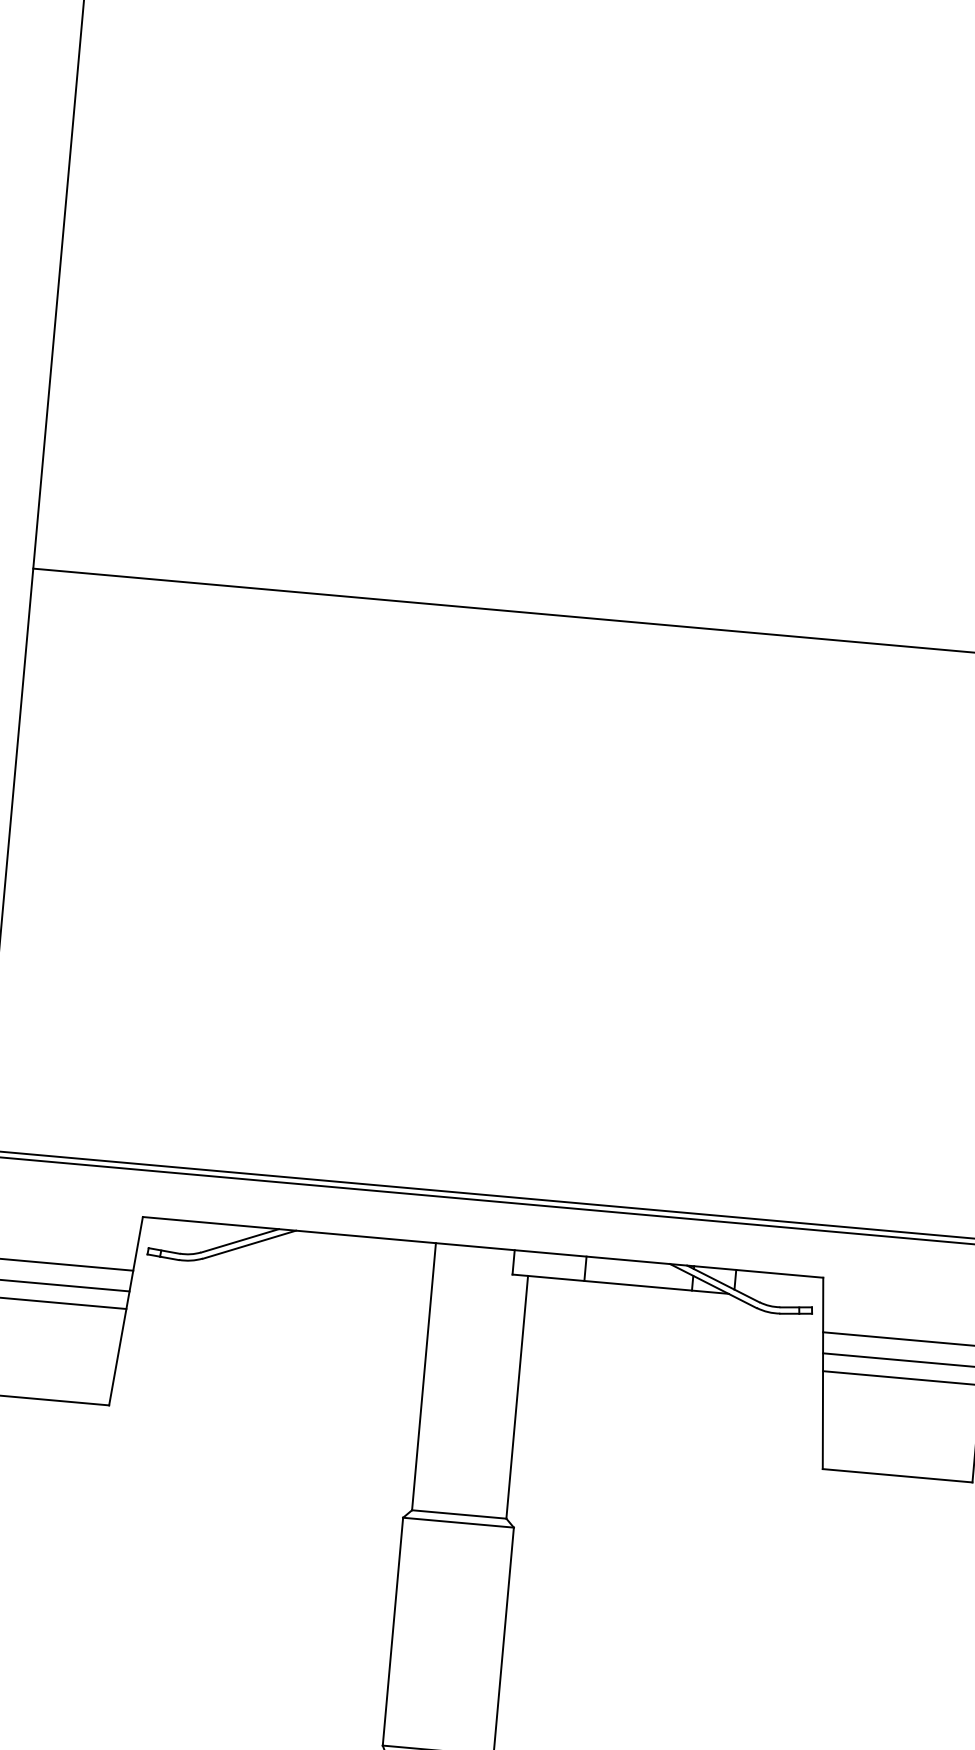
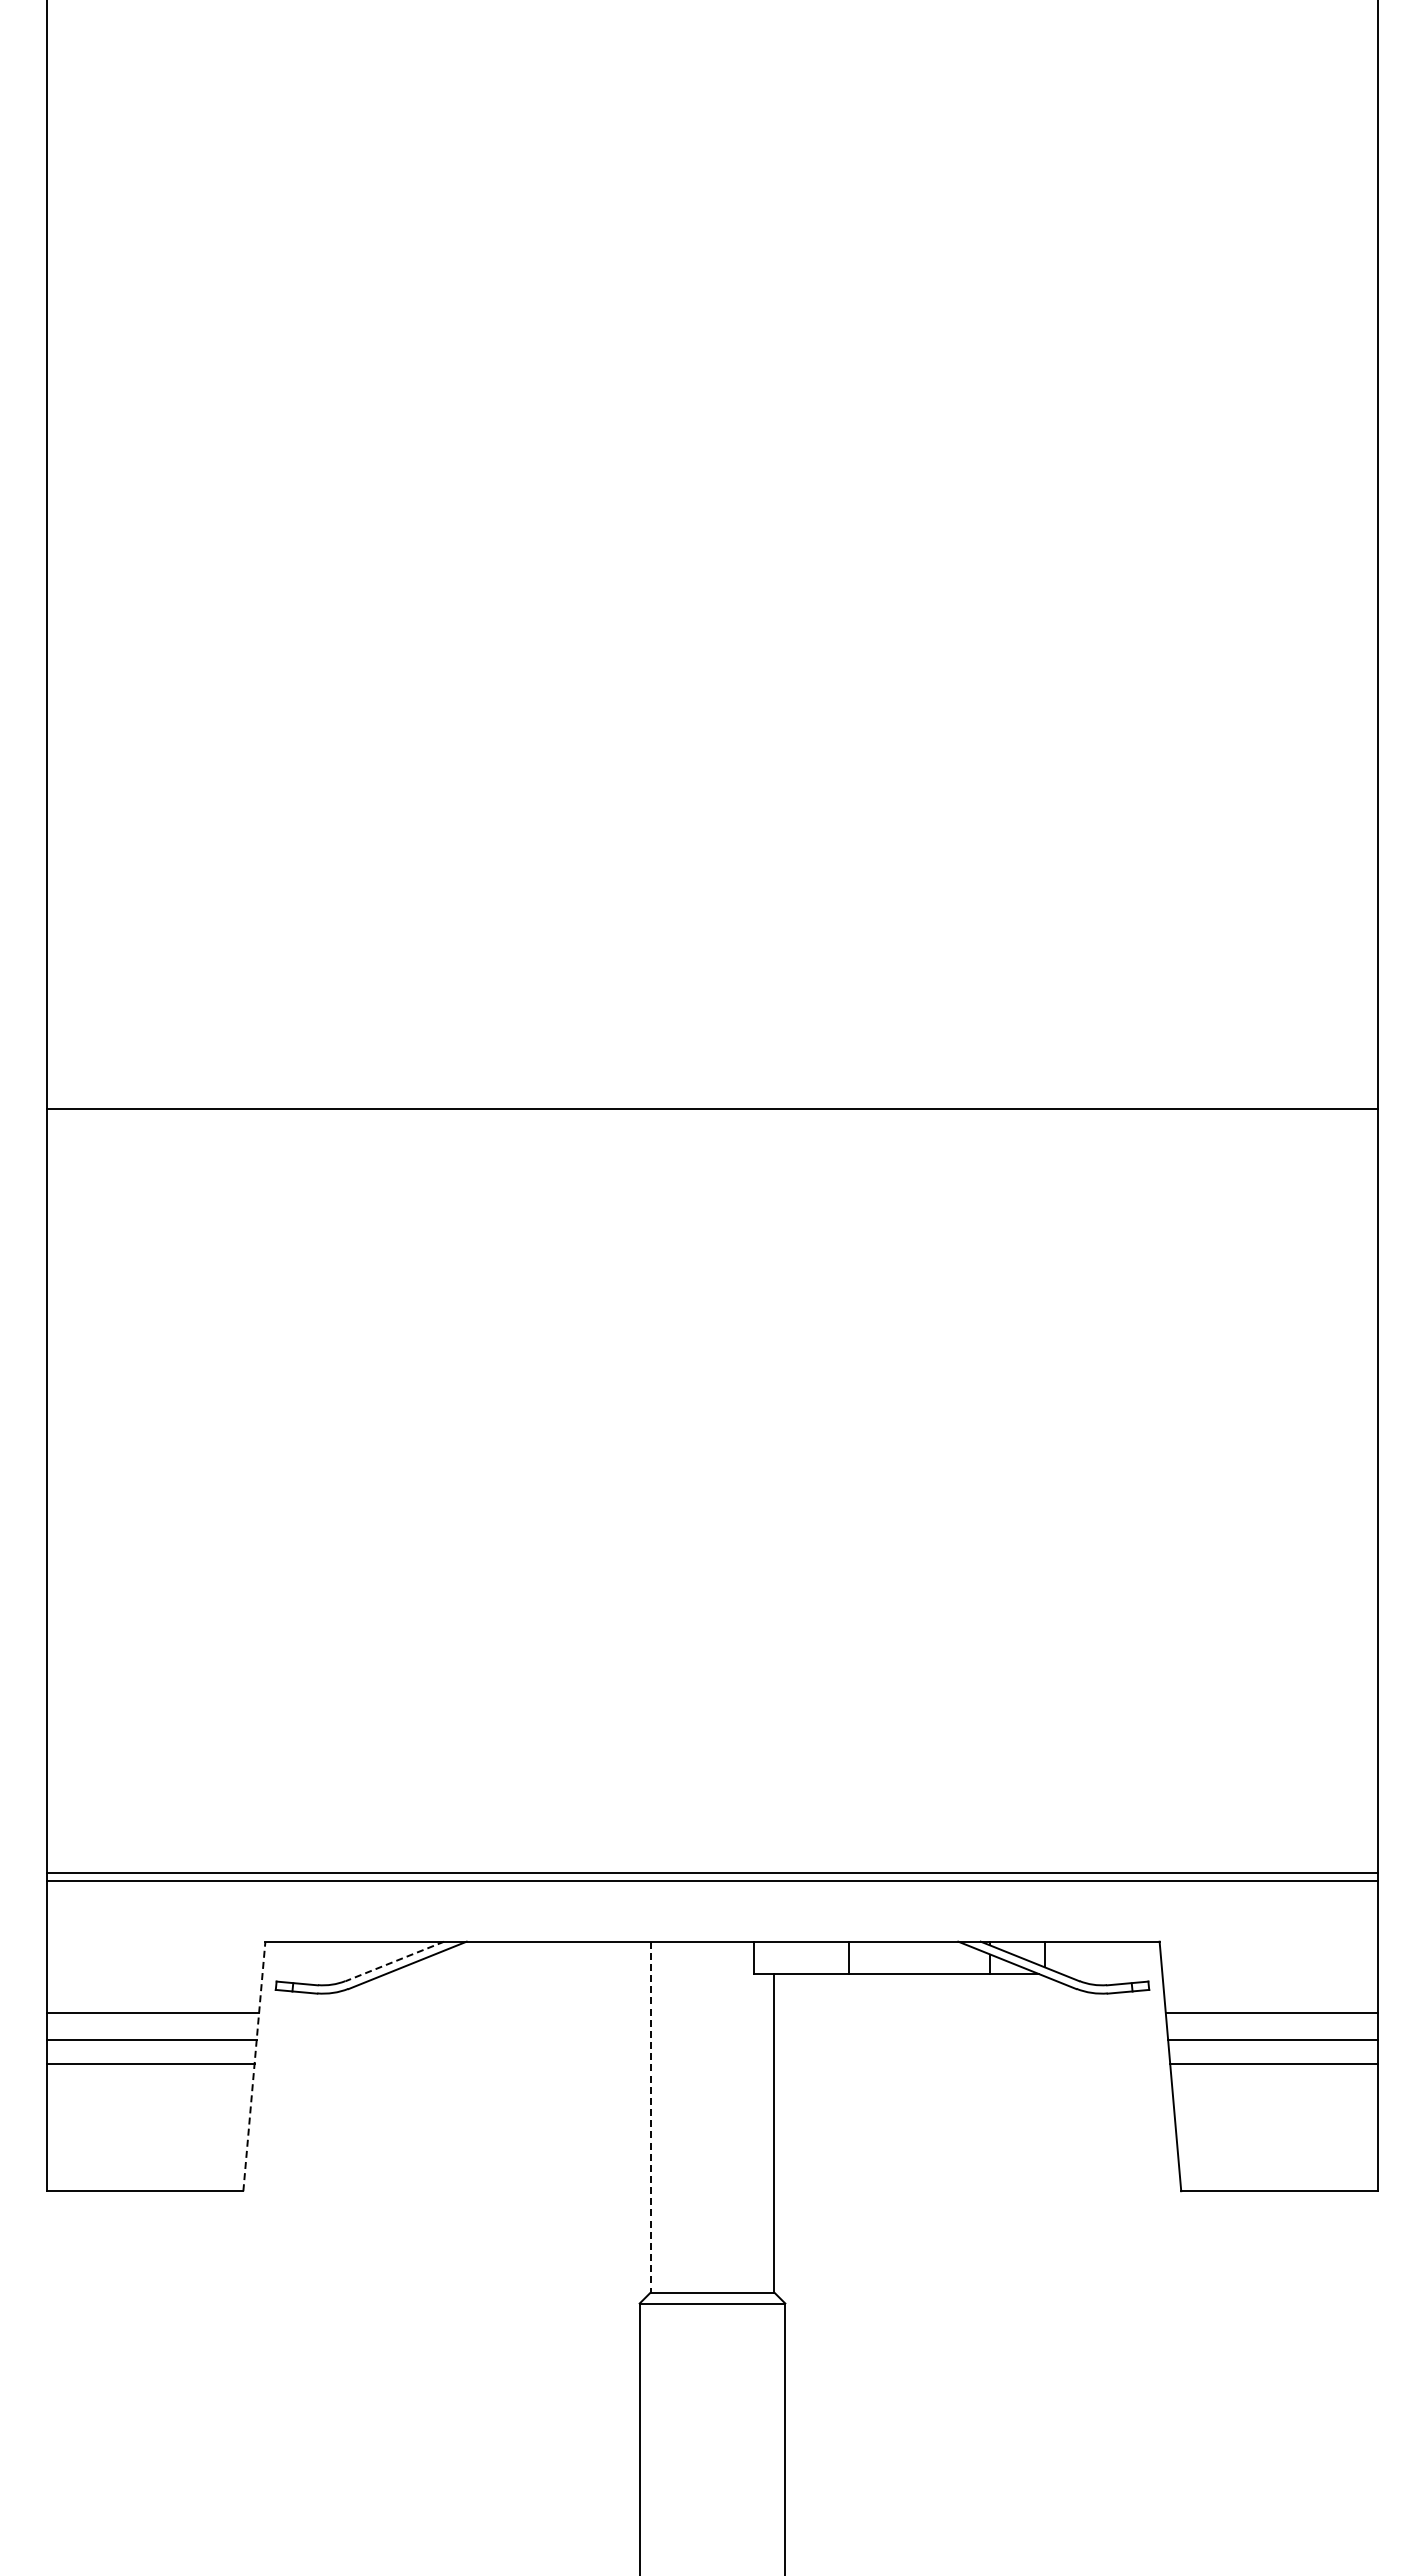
line: (239, 1240) -> (394, 1961), solid -> dashed
line: (126, 1310) -> (254, 2065), solid -> dashed
line: (423, 1376) -> (650, 2117), solid -> dashed

